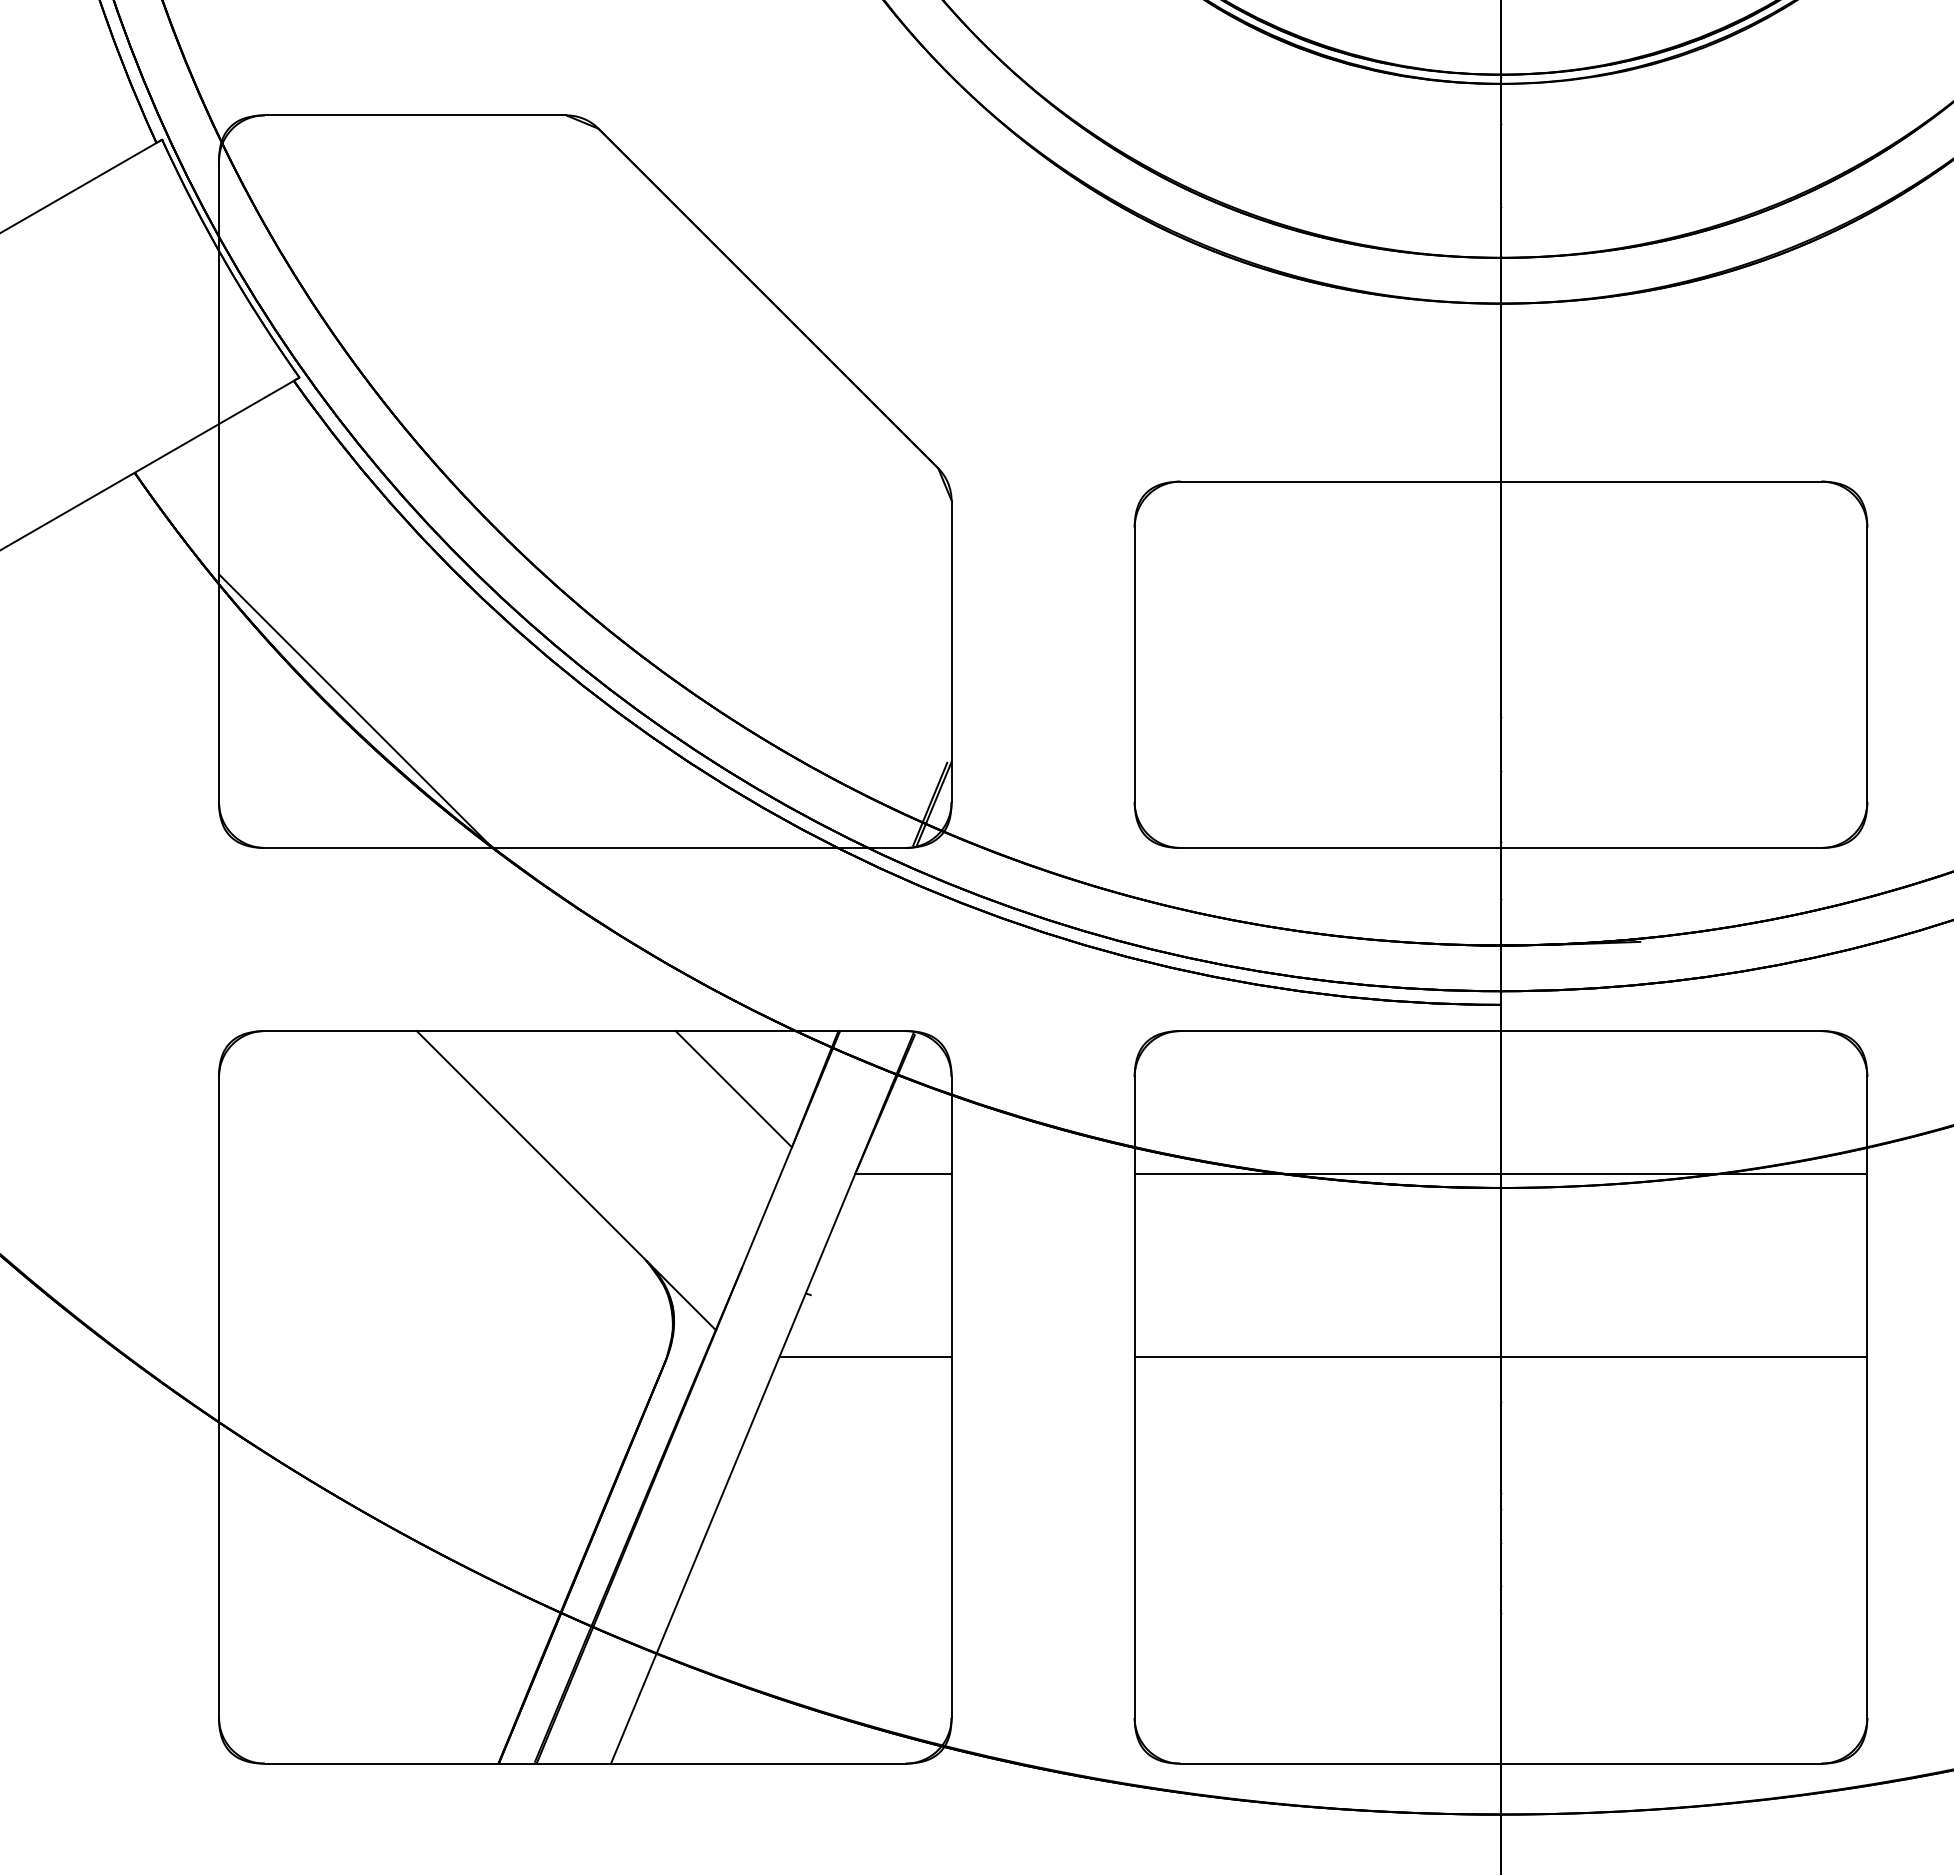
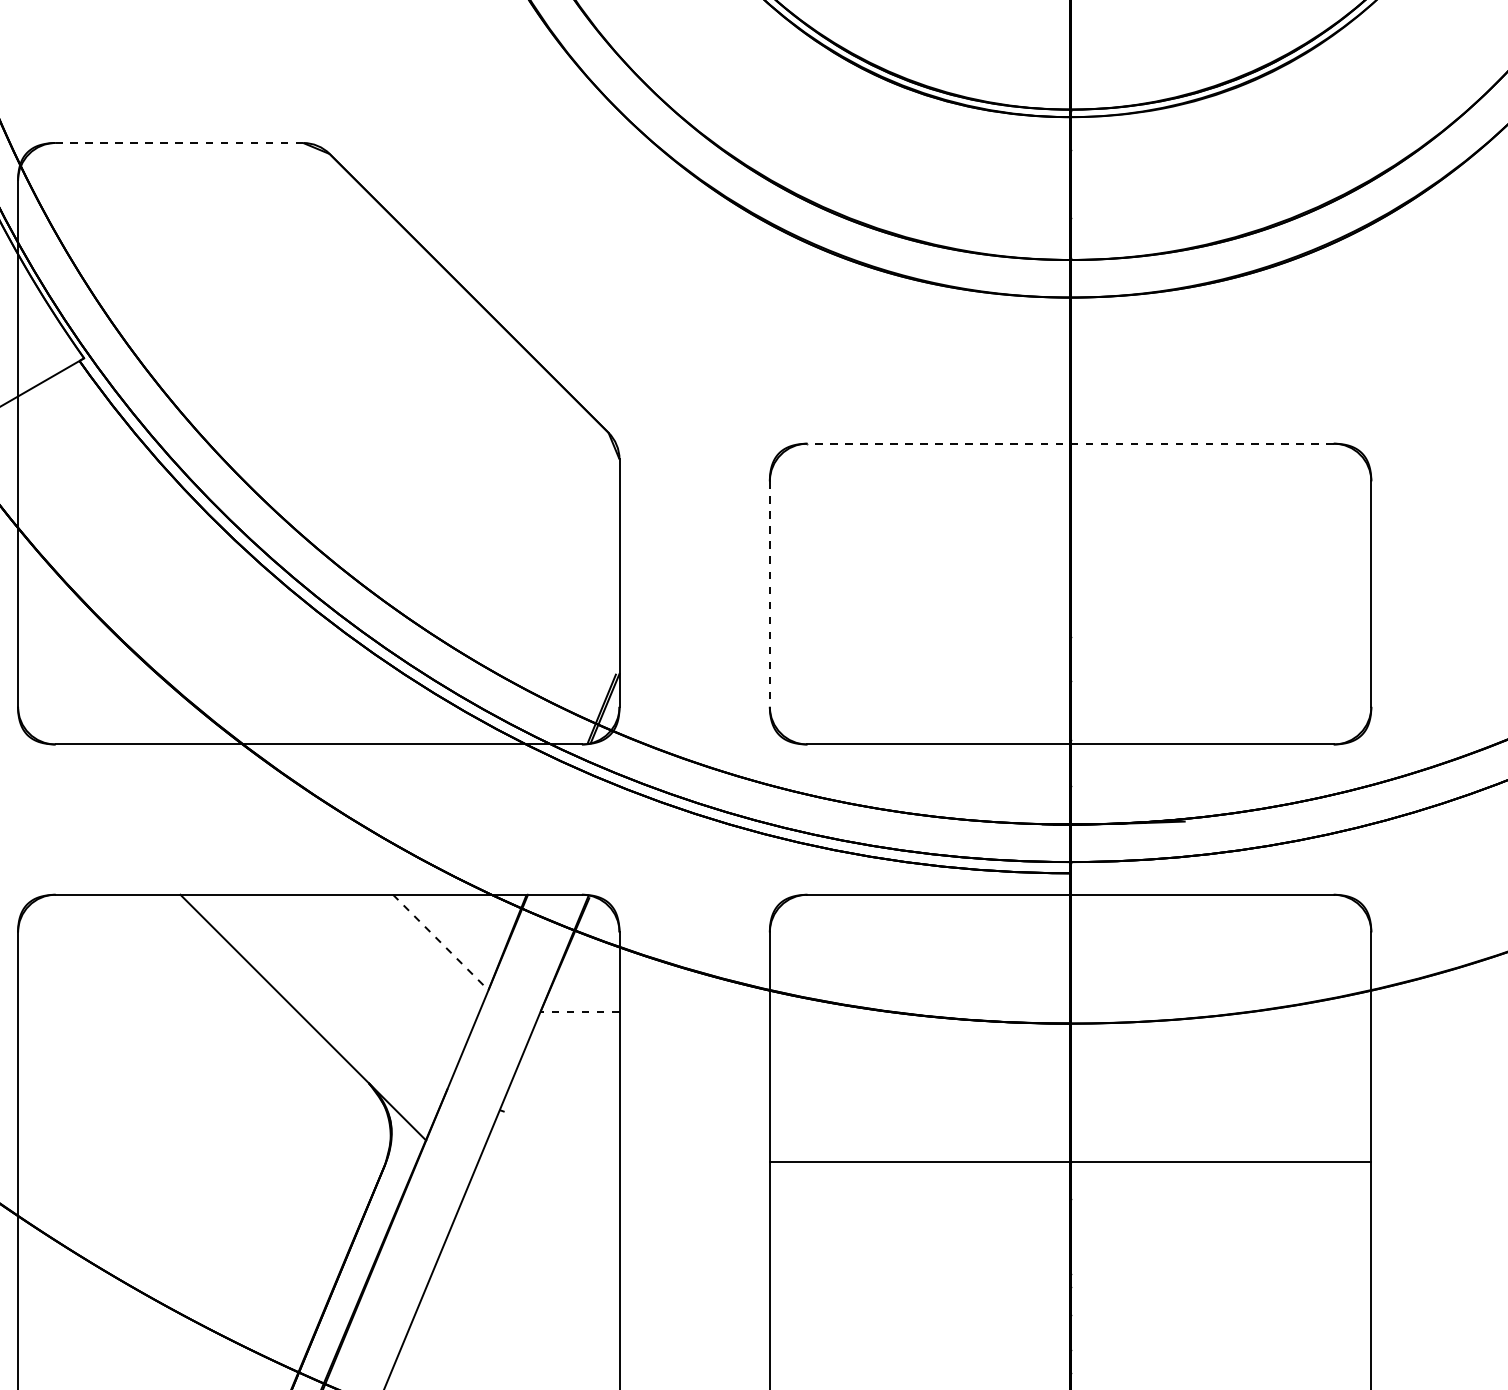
line: (415, 115) -> (179, 143), solid -> dashed
line: (1500, 481) -> (1070, 443), solid -> dashed
line: (1134, 665) -> (769, 594), solid -> dashed
line: (355, 710) -> (130, 631), removed
line: (734, 1089) -> (441, 942), solid -> dashed
line: (903, 1173) -> (580, 1011), solid -> dashed
line: (1500, 1173) -> (1070, 1011), removed
line: (865, 1356) -> (548, 1161), removed

